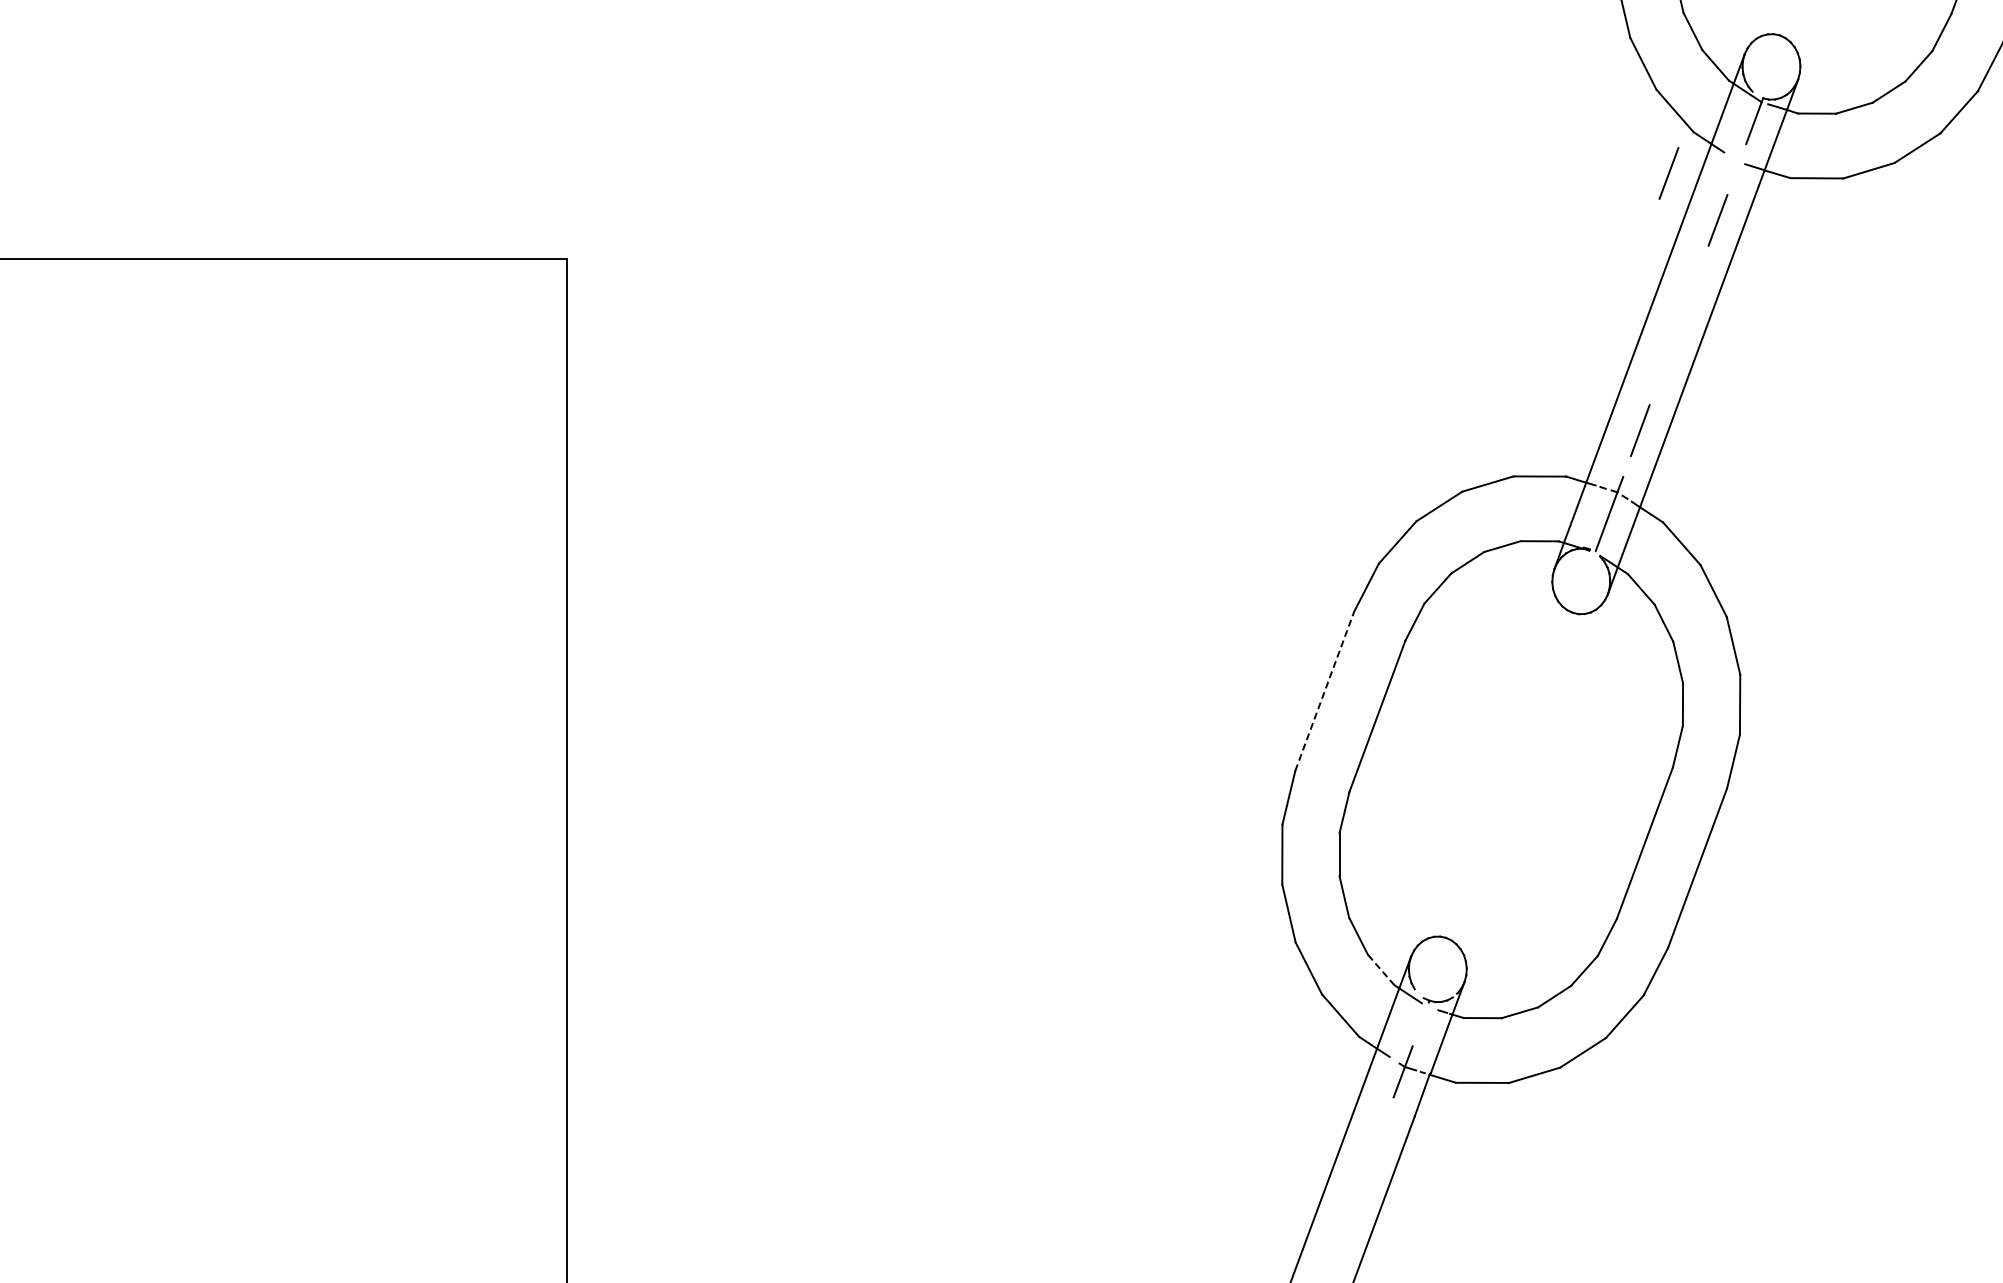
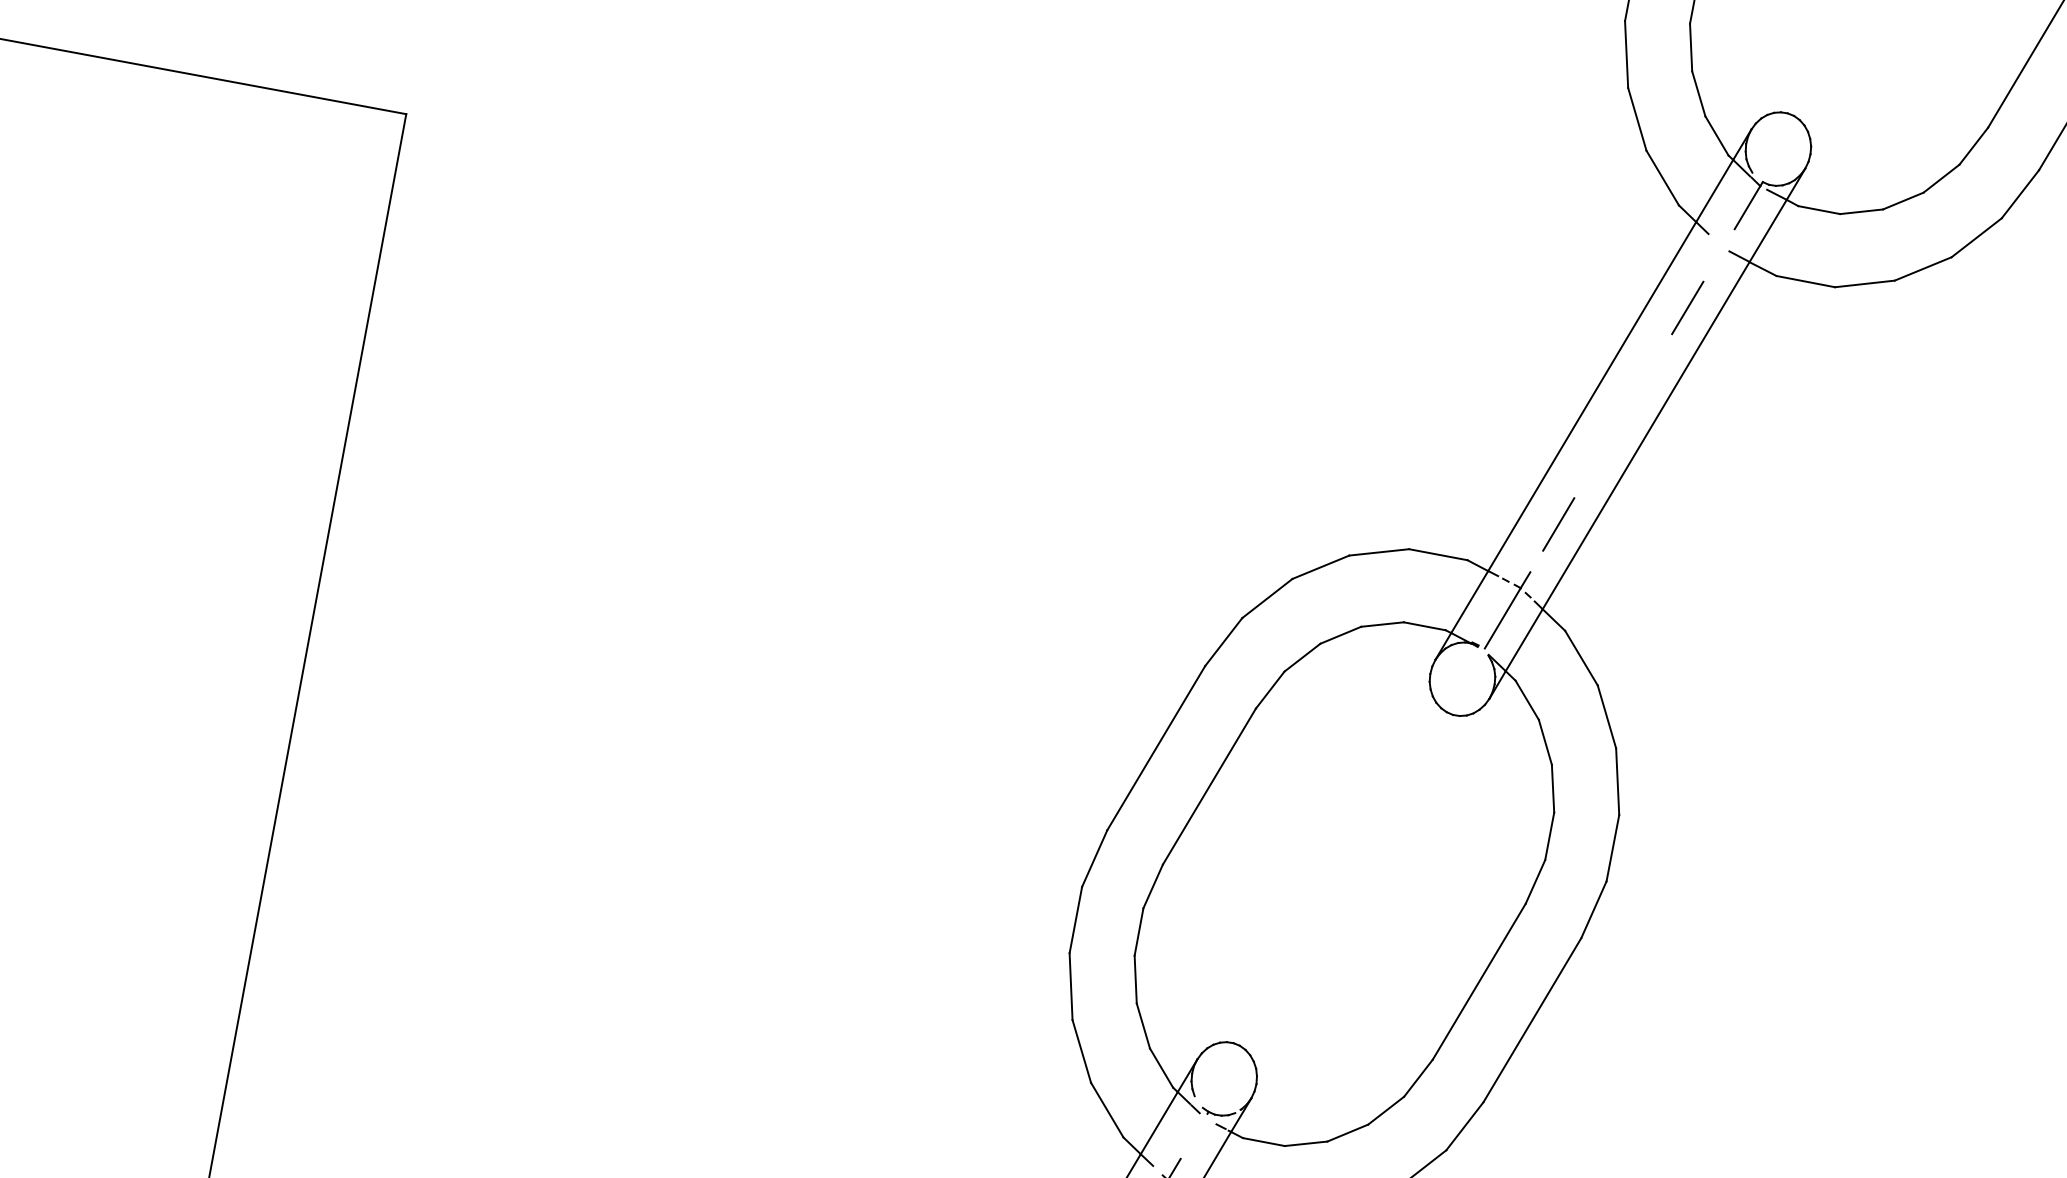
line: (1668, 173) -> (1642, 245), removed
line: (1324, 691) -> (1155, 748), dashed -> solid
line: (1380, 969) -> (1160, 1067), dashed -> solid

